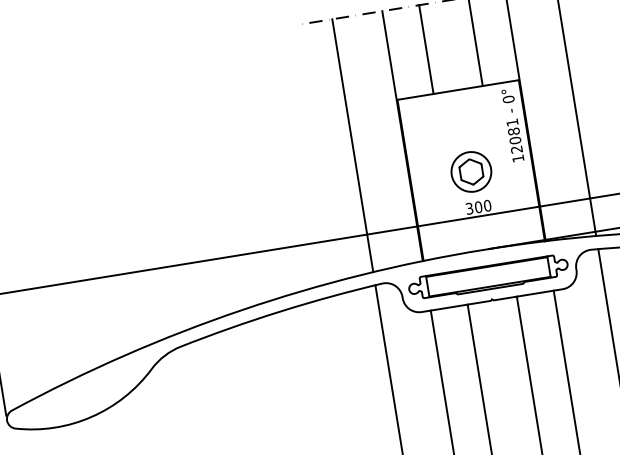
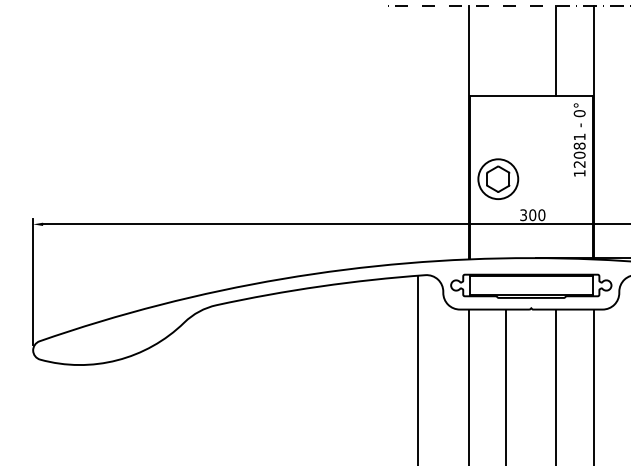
line: (426, 49) -> (506, 51), removed
line: (352, 145) -> (418, 134), removed
part: (471, 171) -> (498, 178), moved

